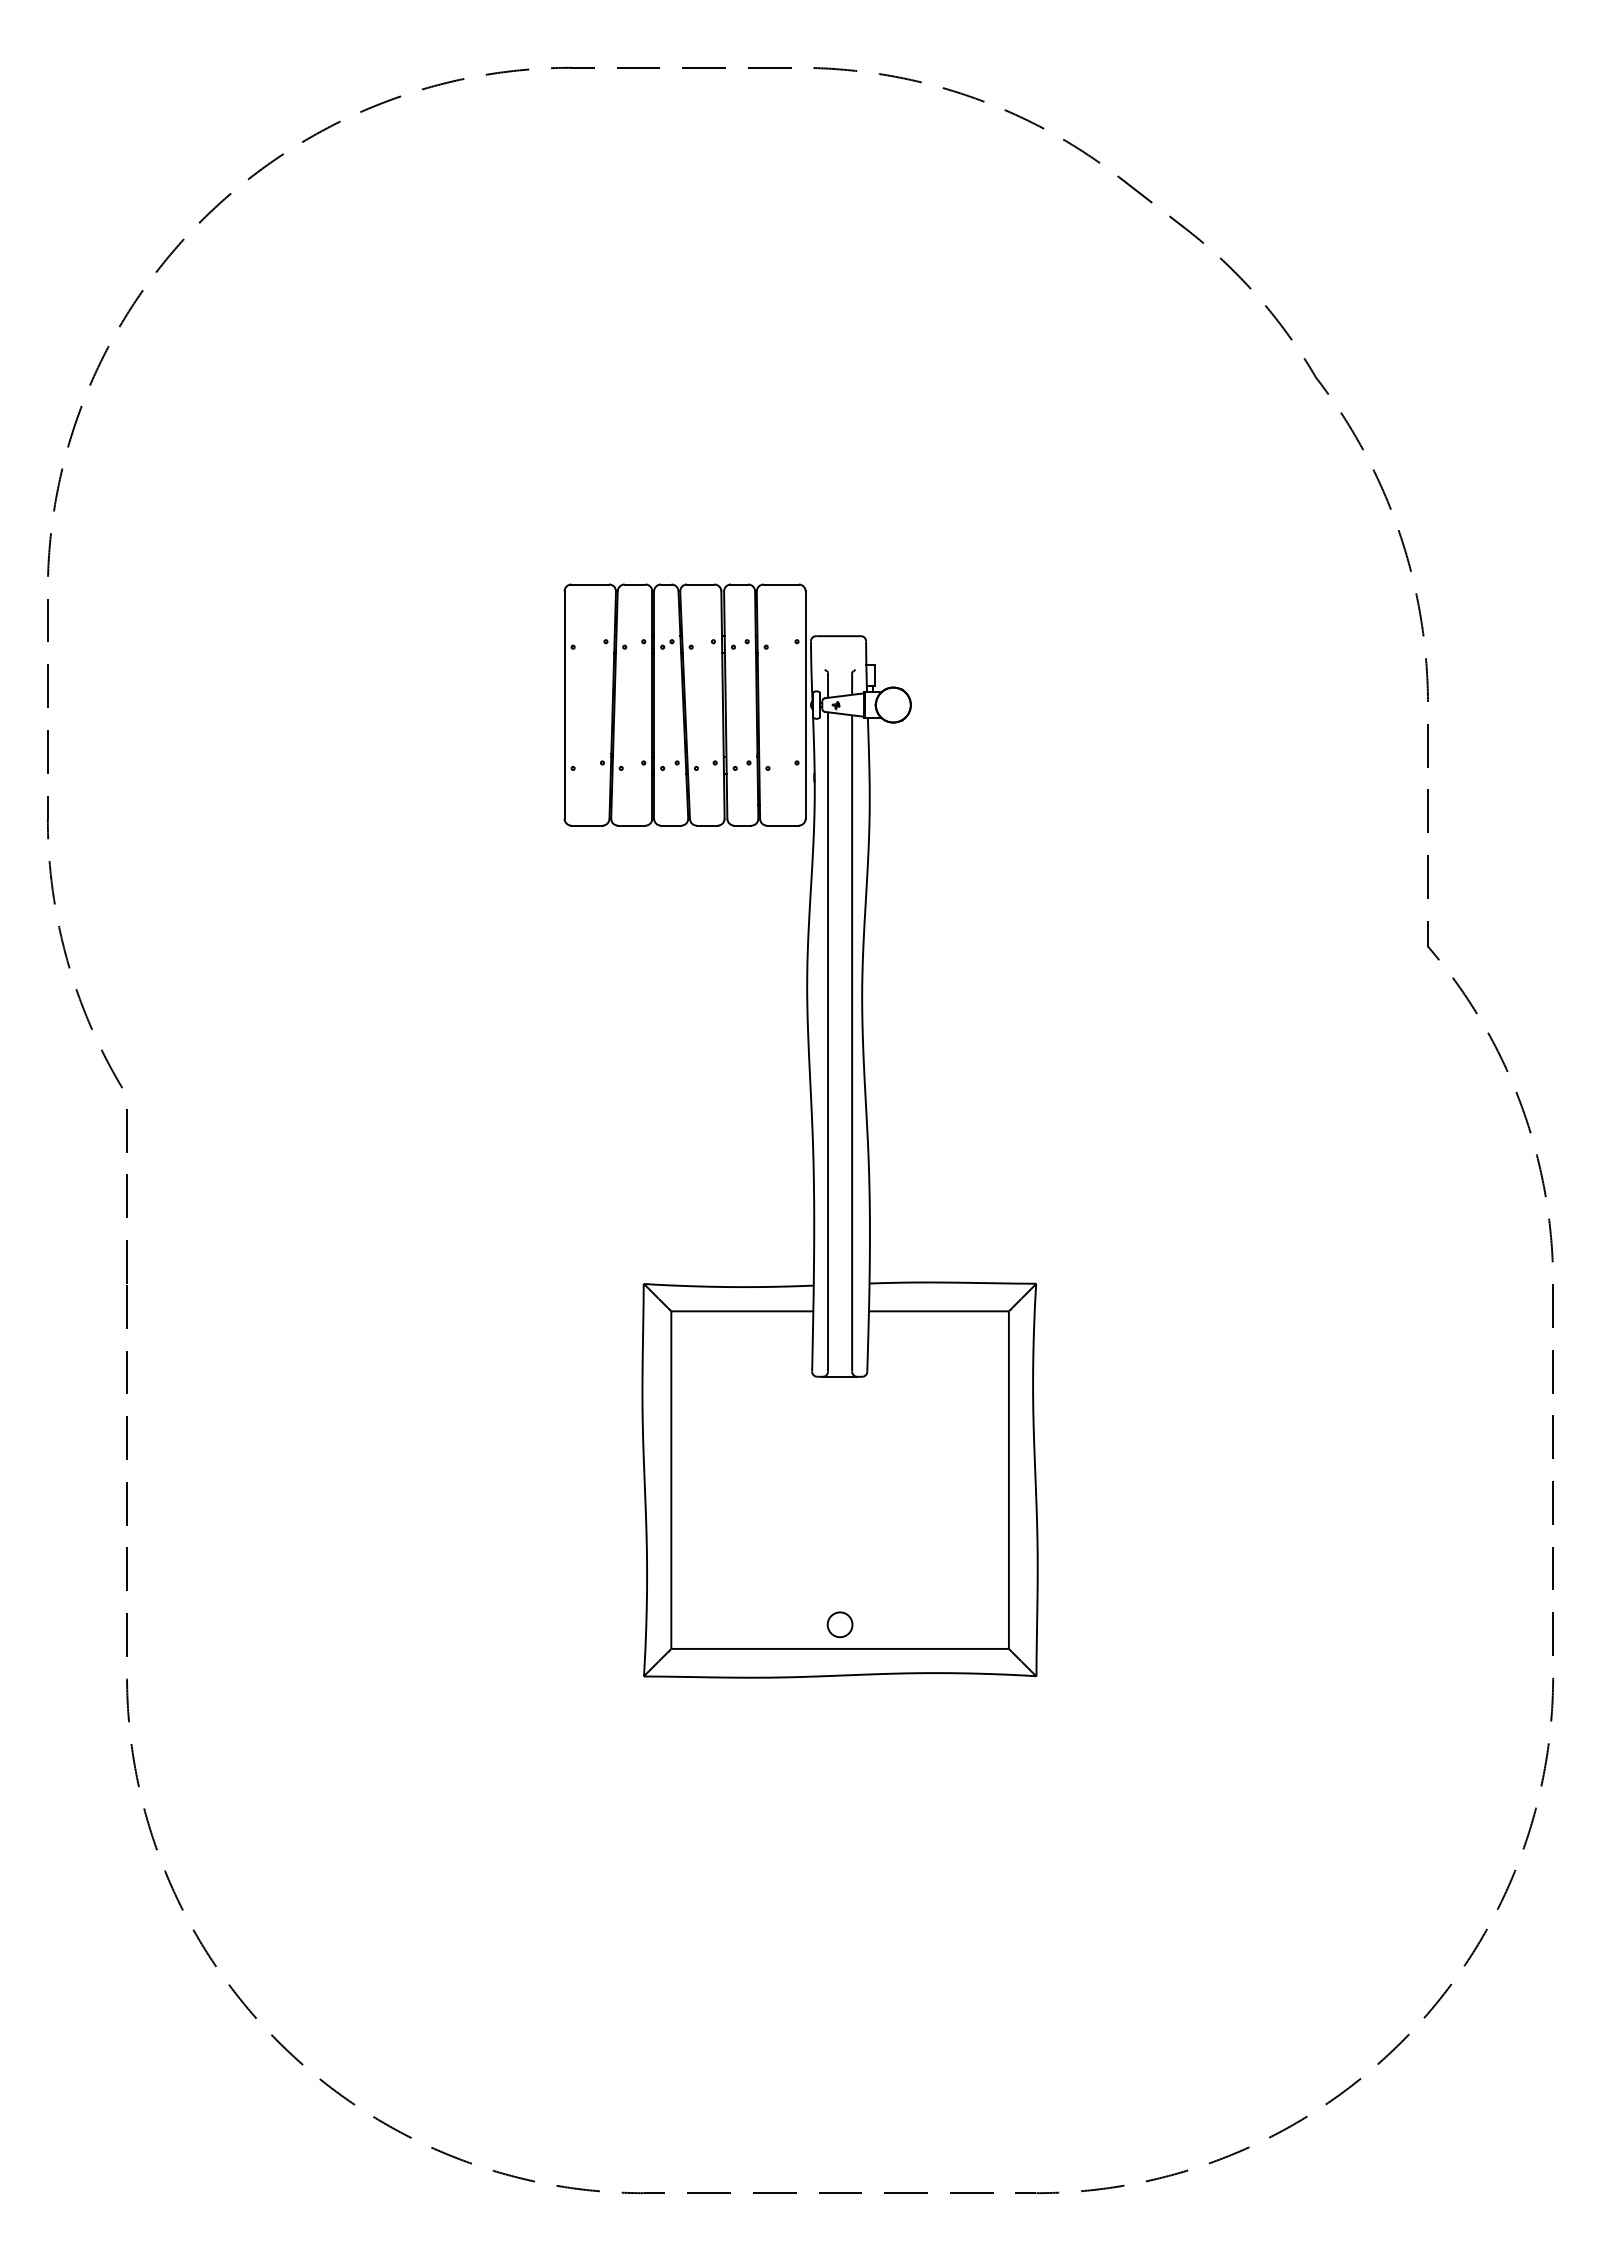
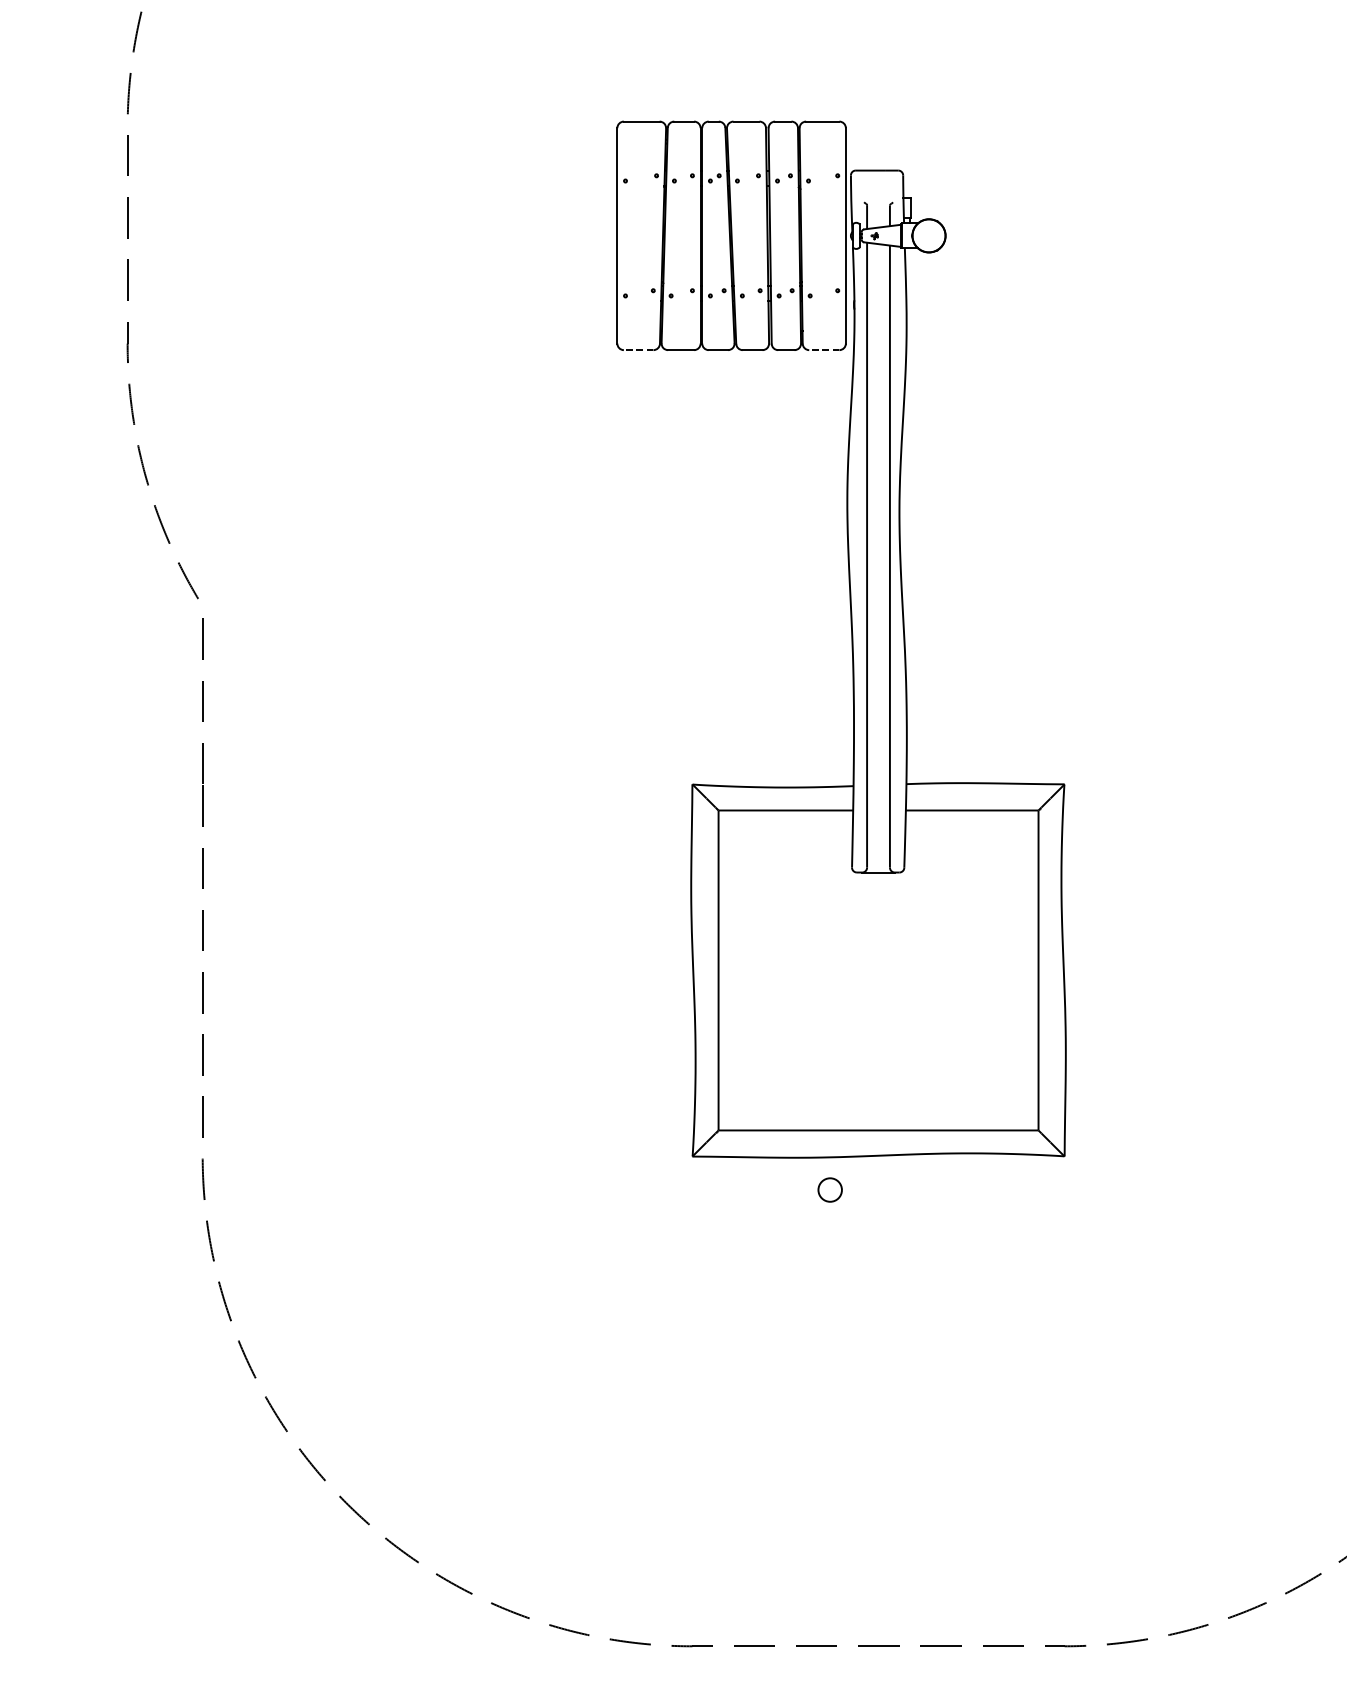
line: (587, 825) -> (639, 350), solid -> dashed
line: (782, 825) -> (823, 350), solid -> dashed
circle: (839, 1624) -> (829, 1189), moved

